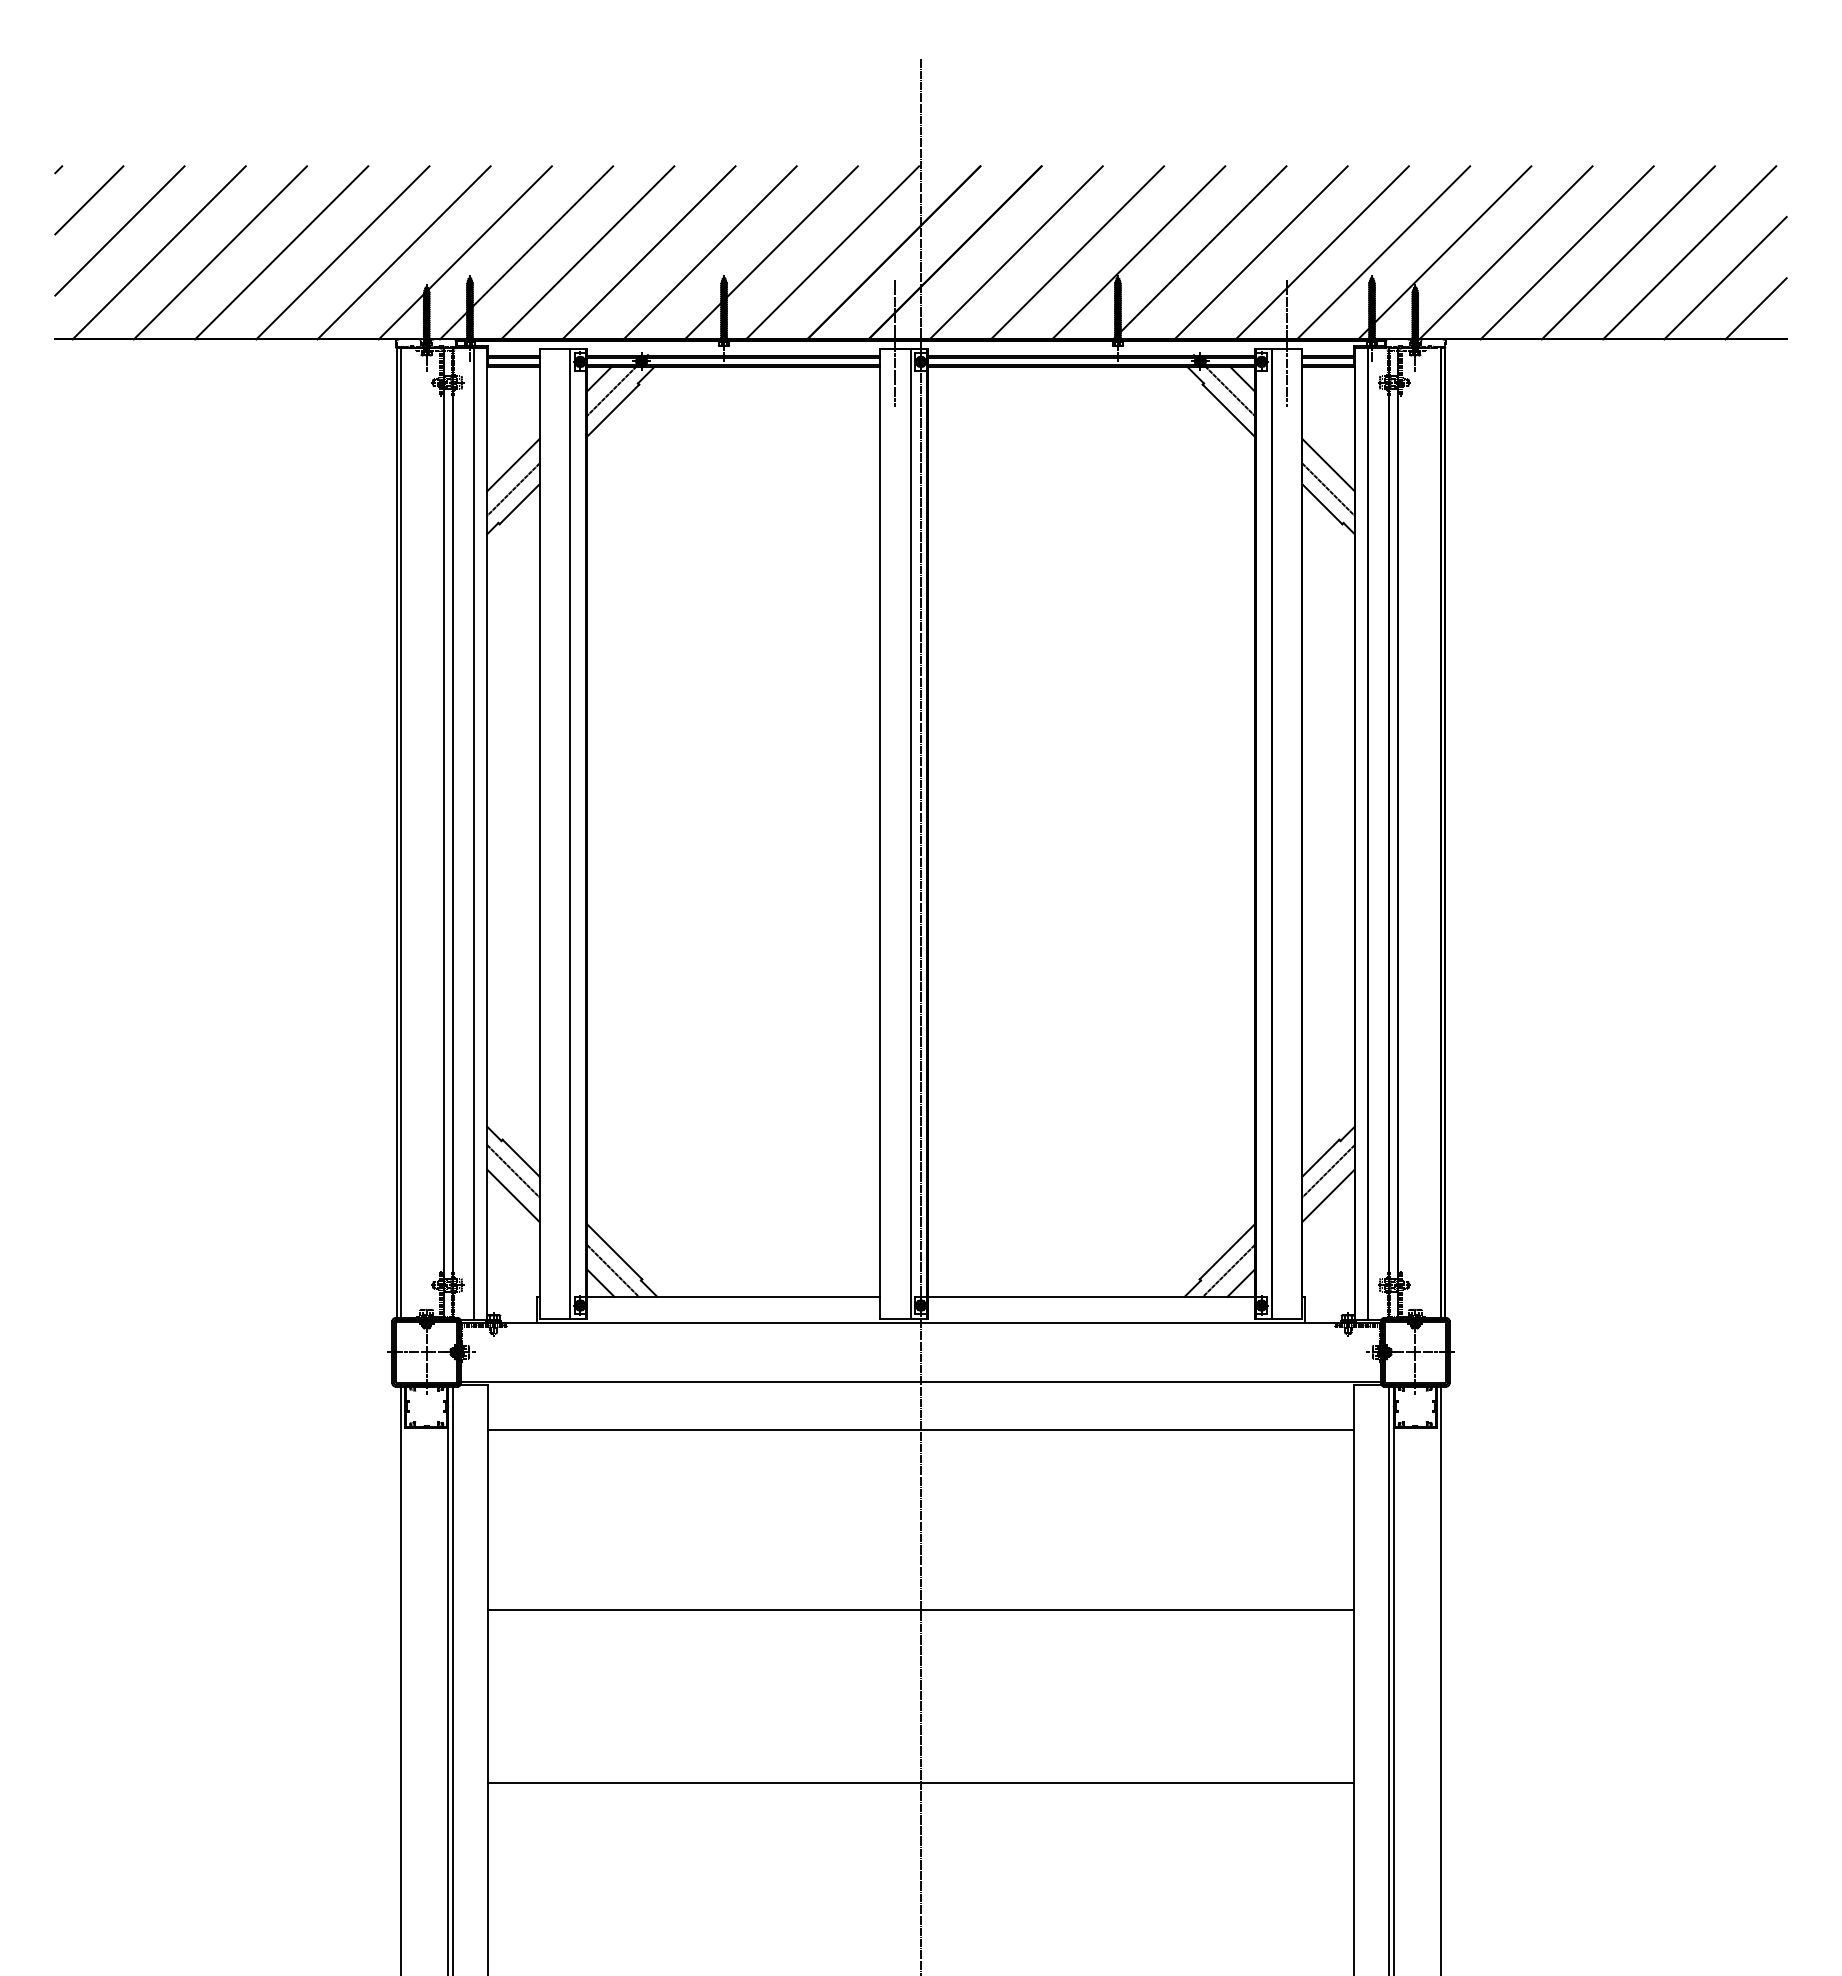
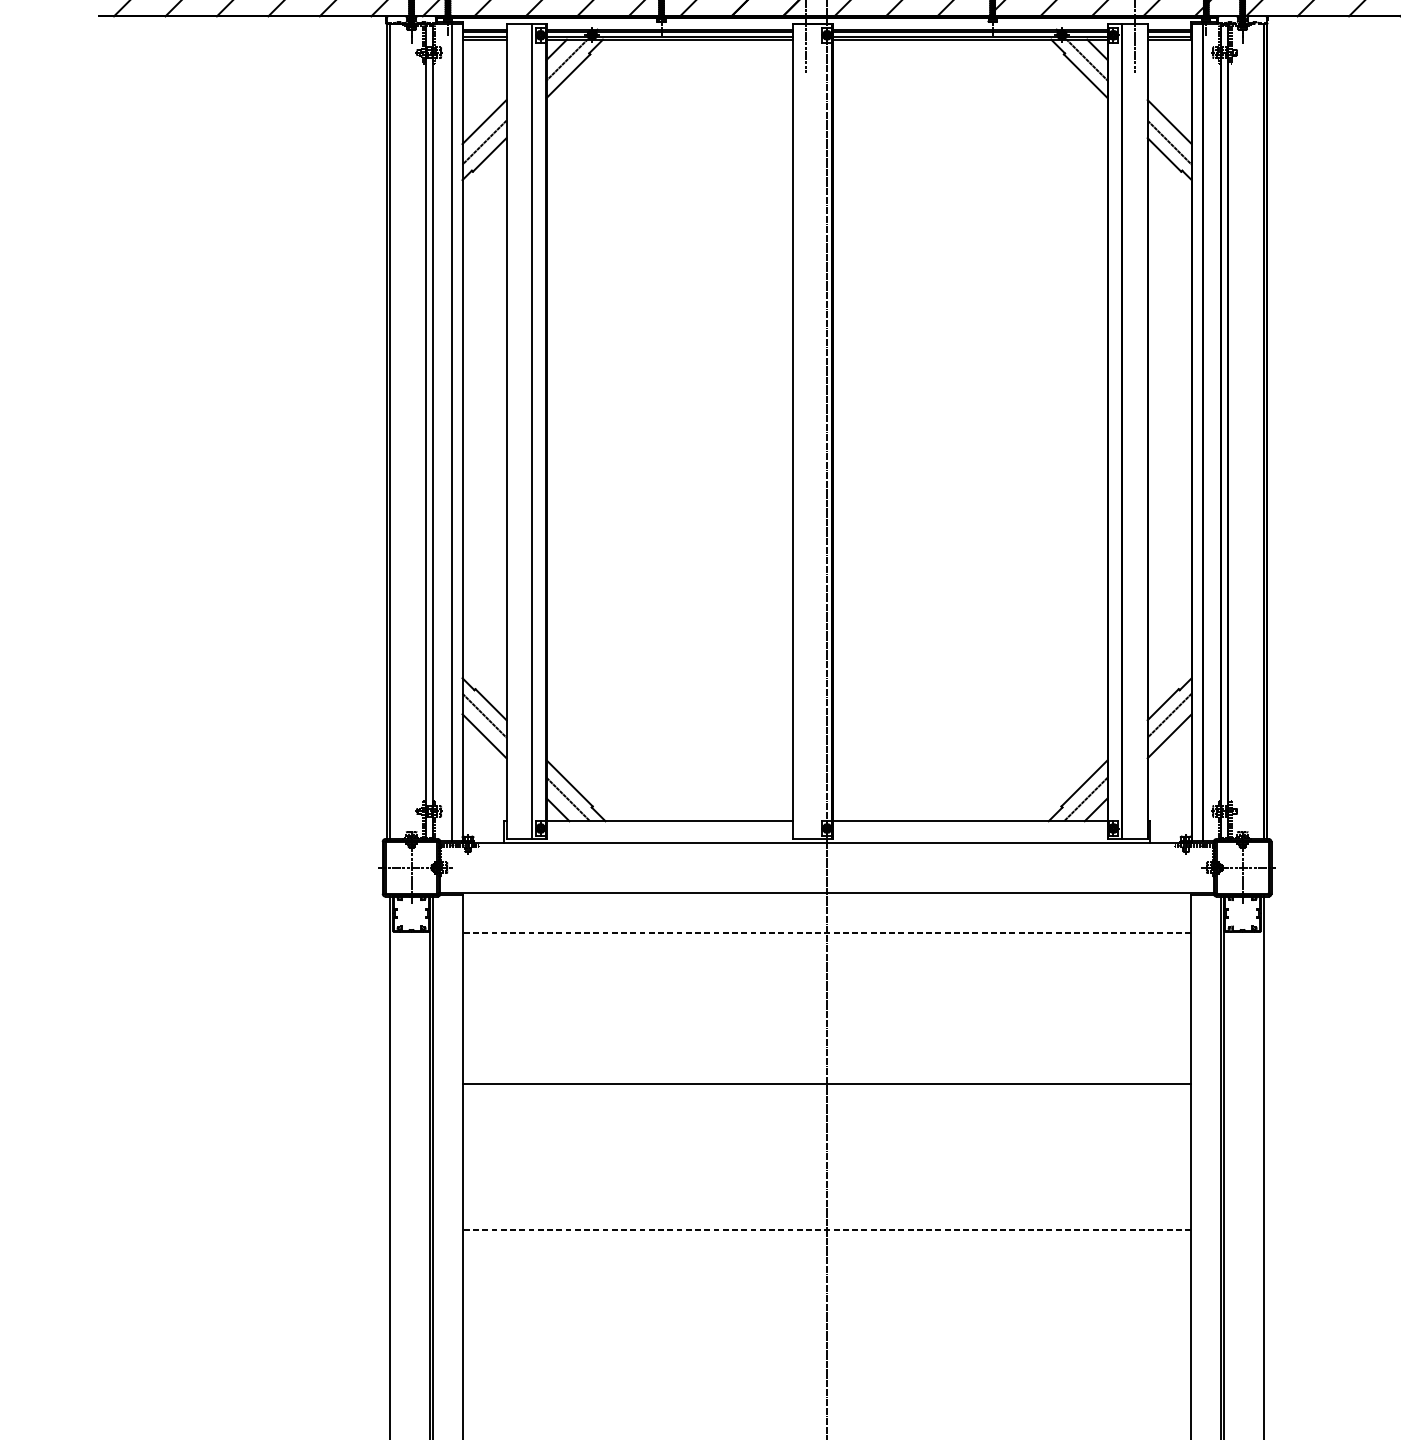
line: (910, 833) -> (818, 431), removed
line: (921, 1429) -> (827, 932), solid -> dashed
line: (921, 1783) -> (827, 1230), solid -> dashed

